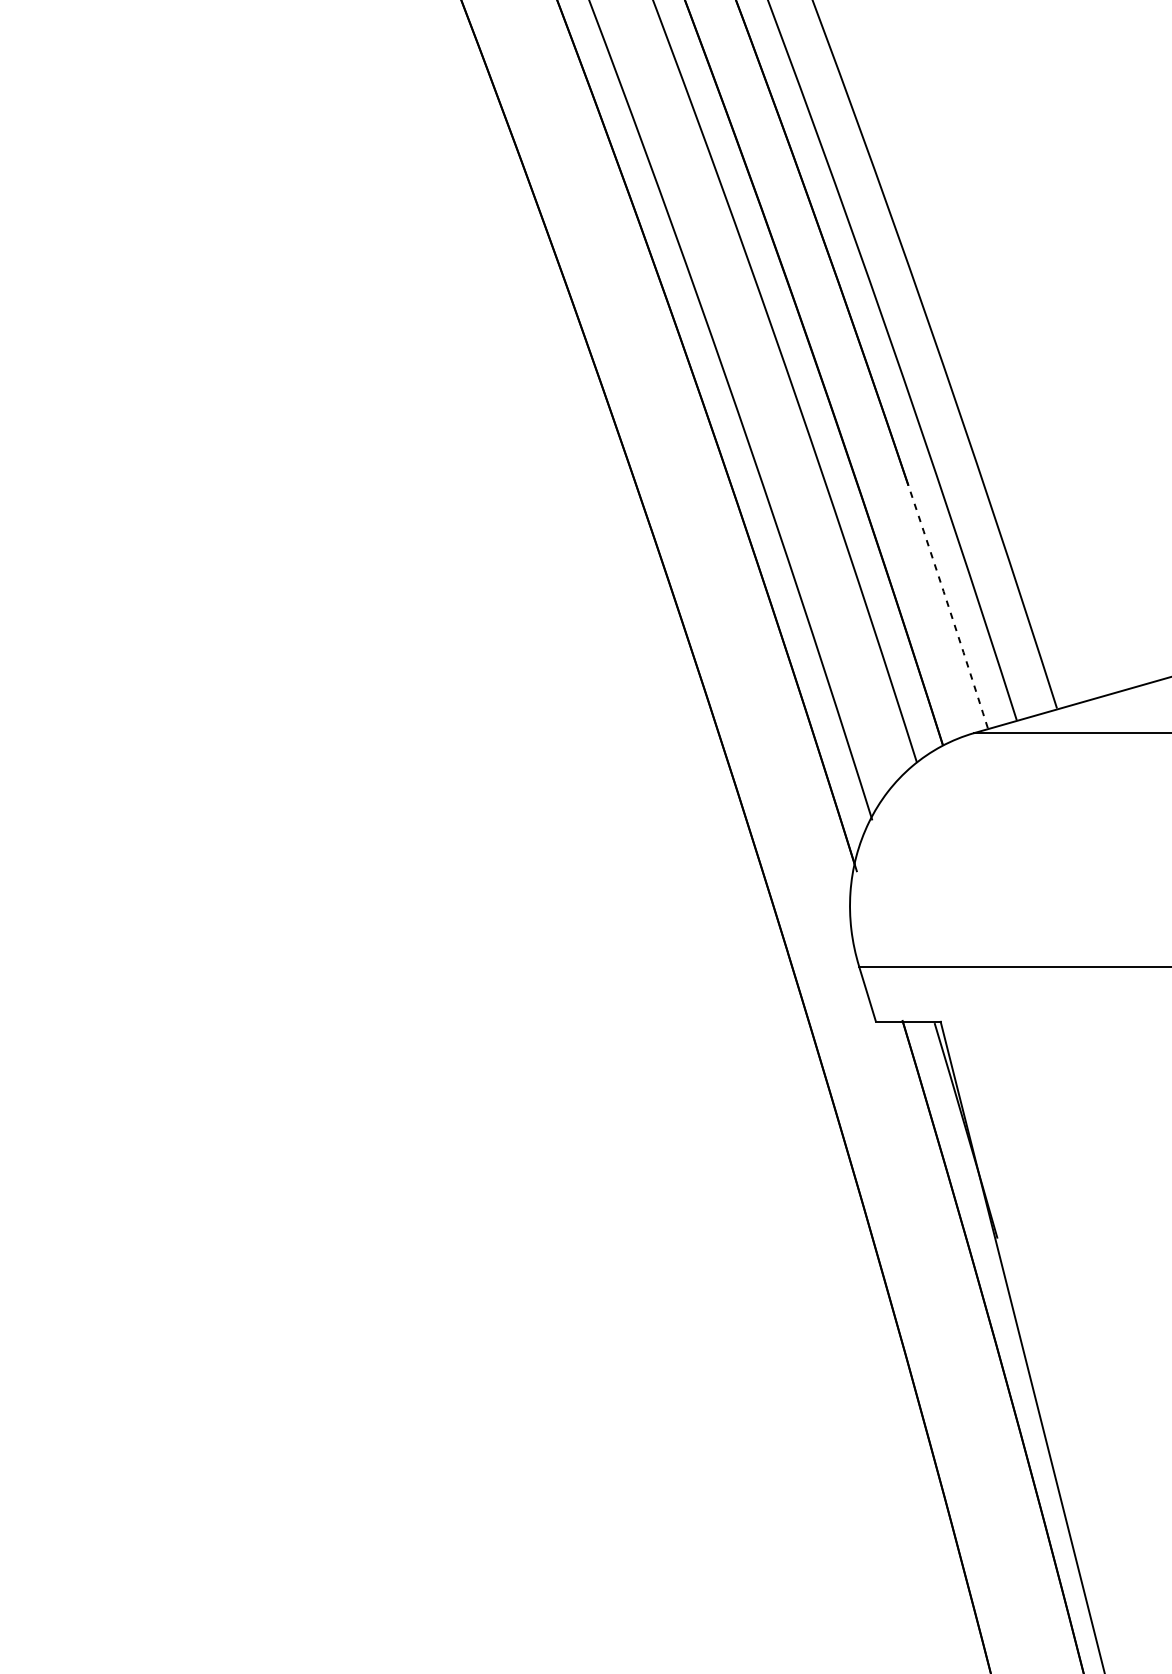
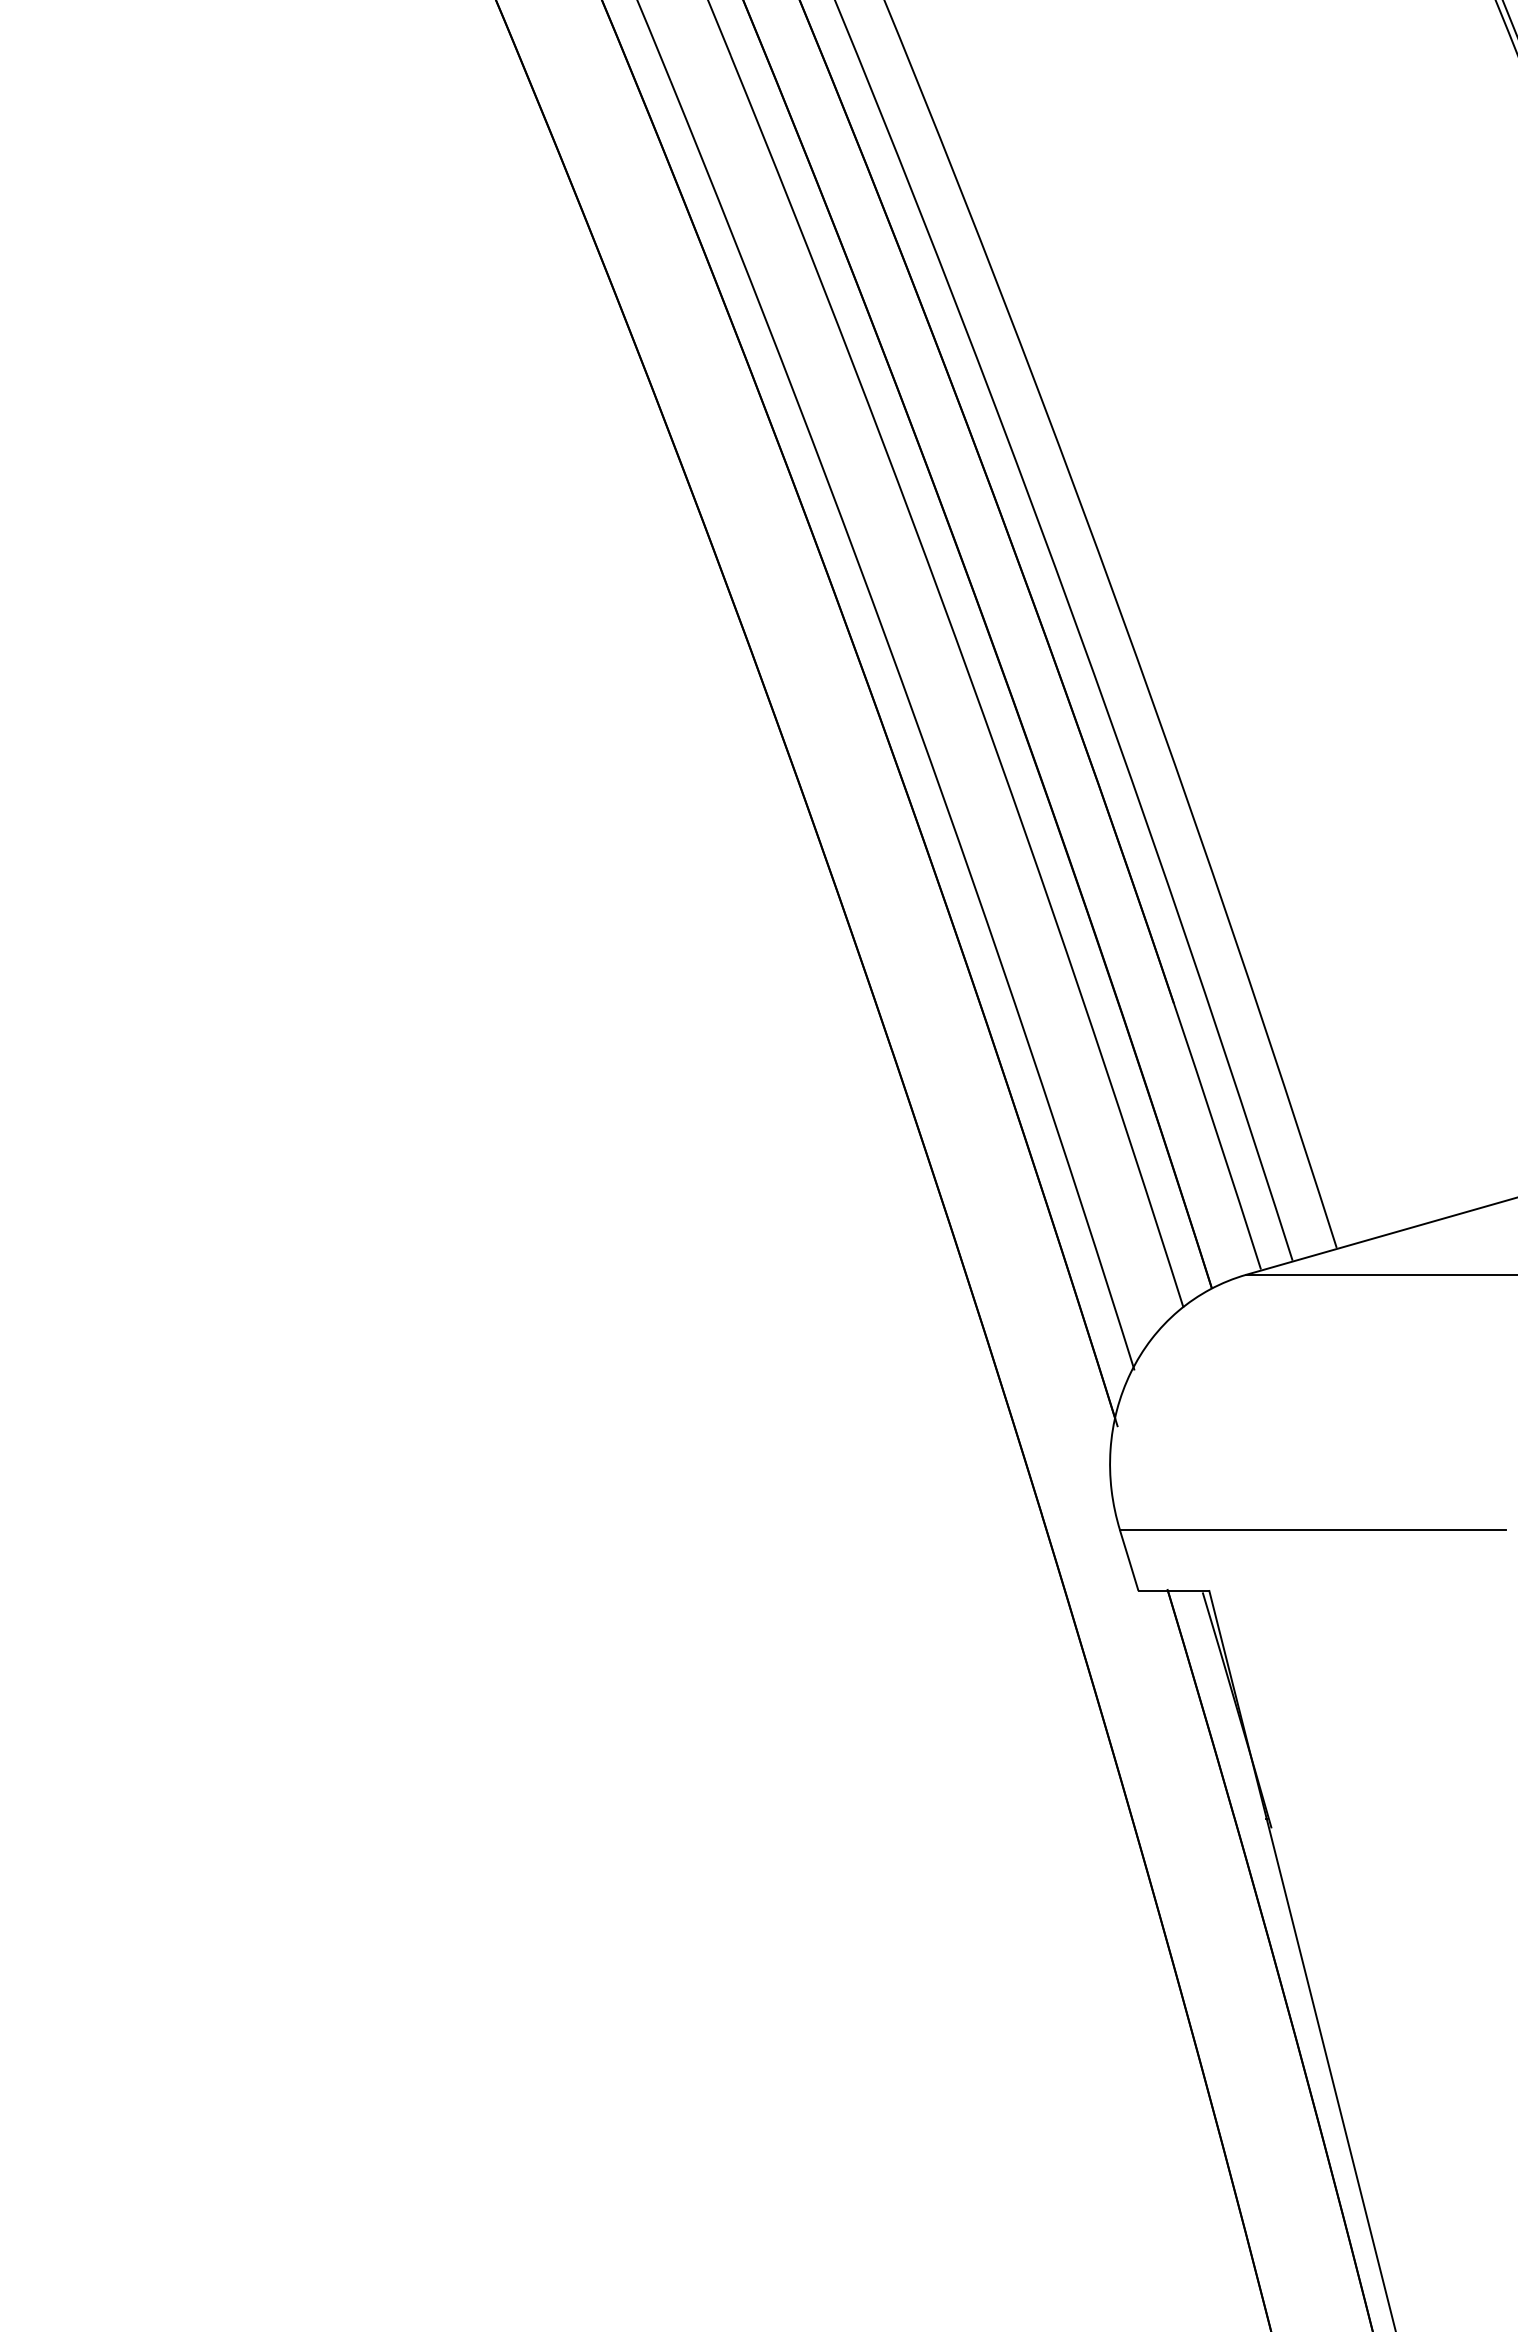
arc: (949, 606) -> (1218, 1136), dashed -> solid

